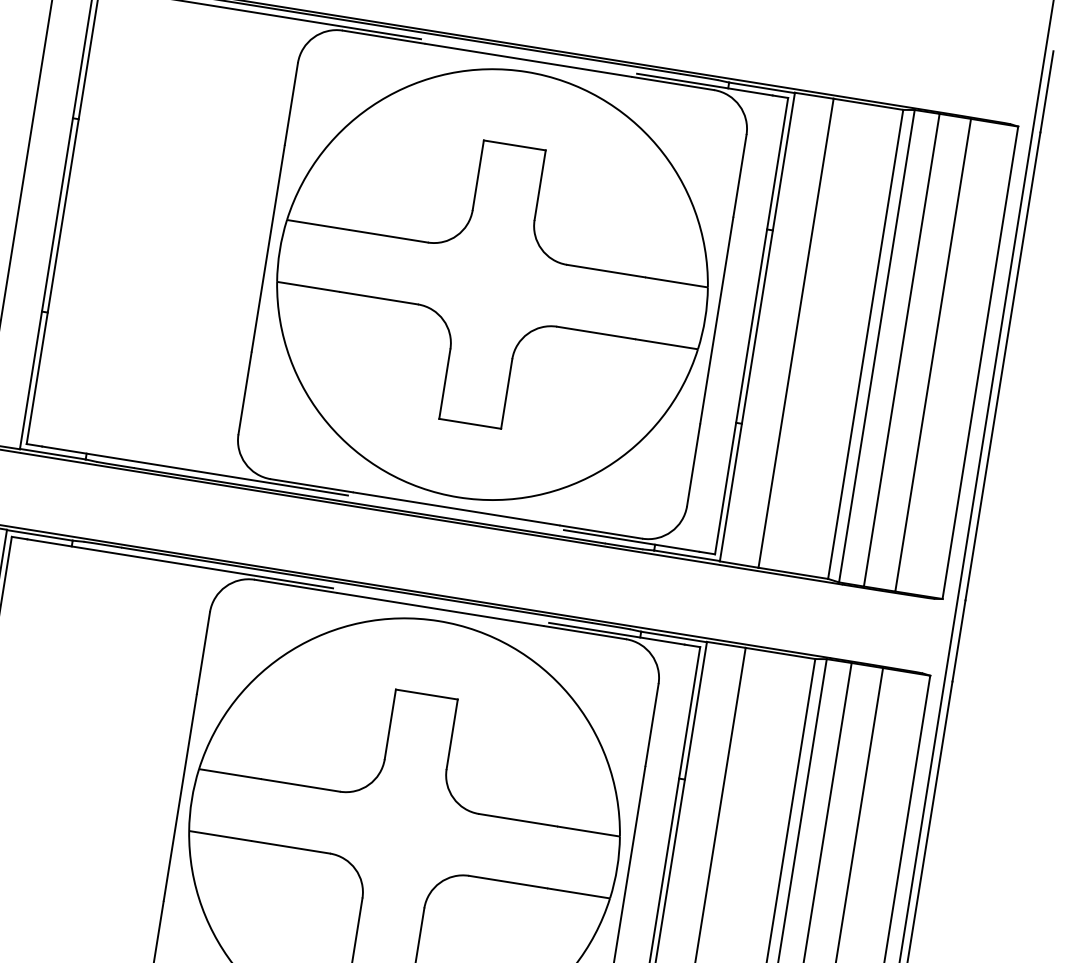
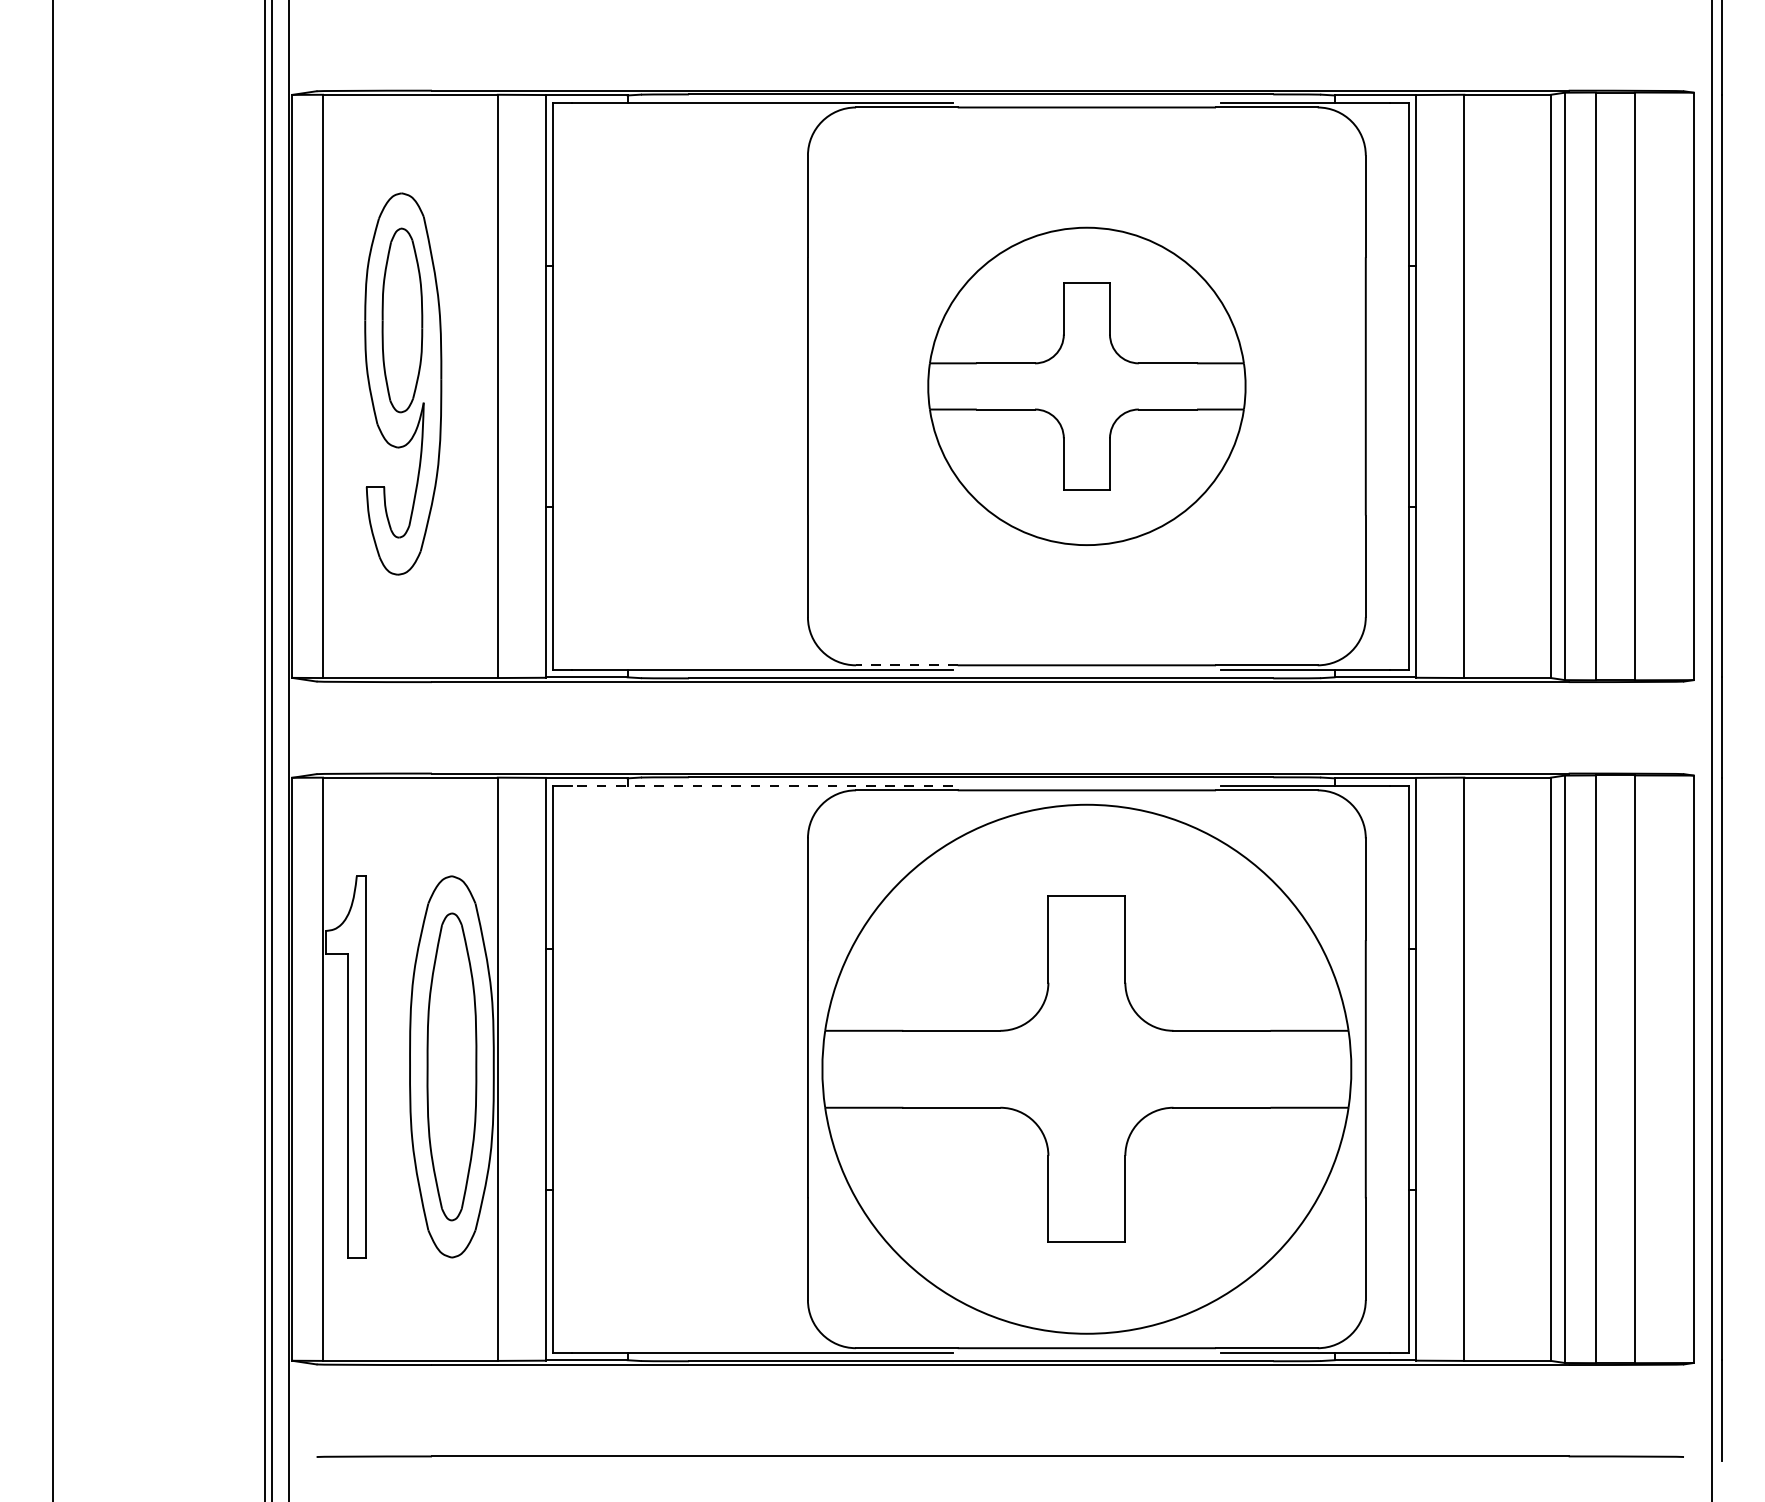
part: (492, 284) -> (1086, 386), size x0.6
line: (311, 485) -> (906, 665), solid -> dashed
line: (179, 563) -> (761, 785), solid -> dashed

